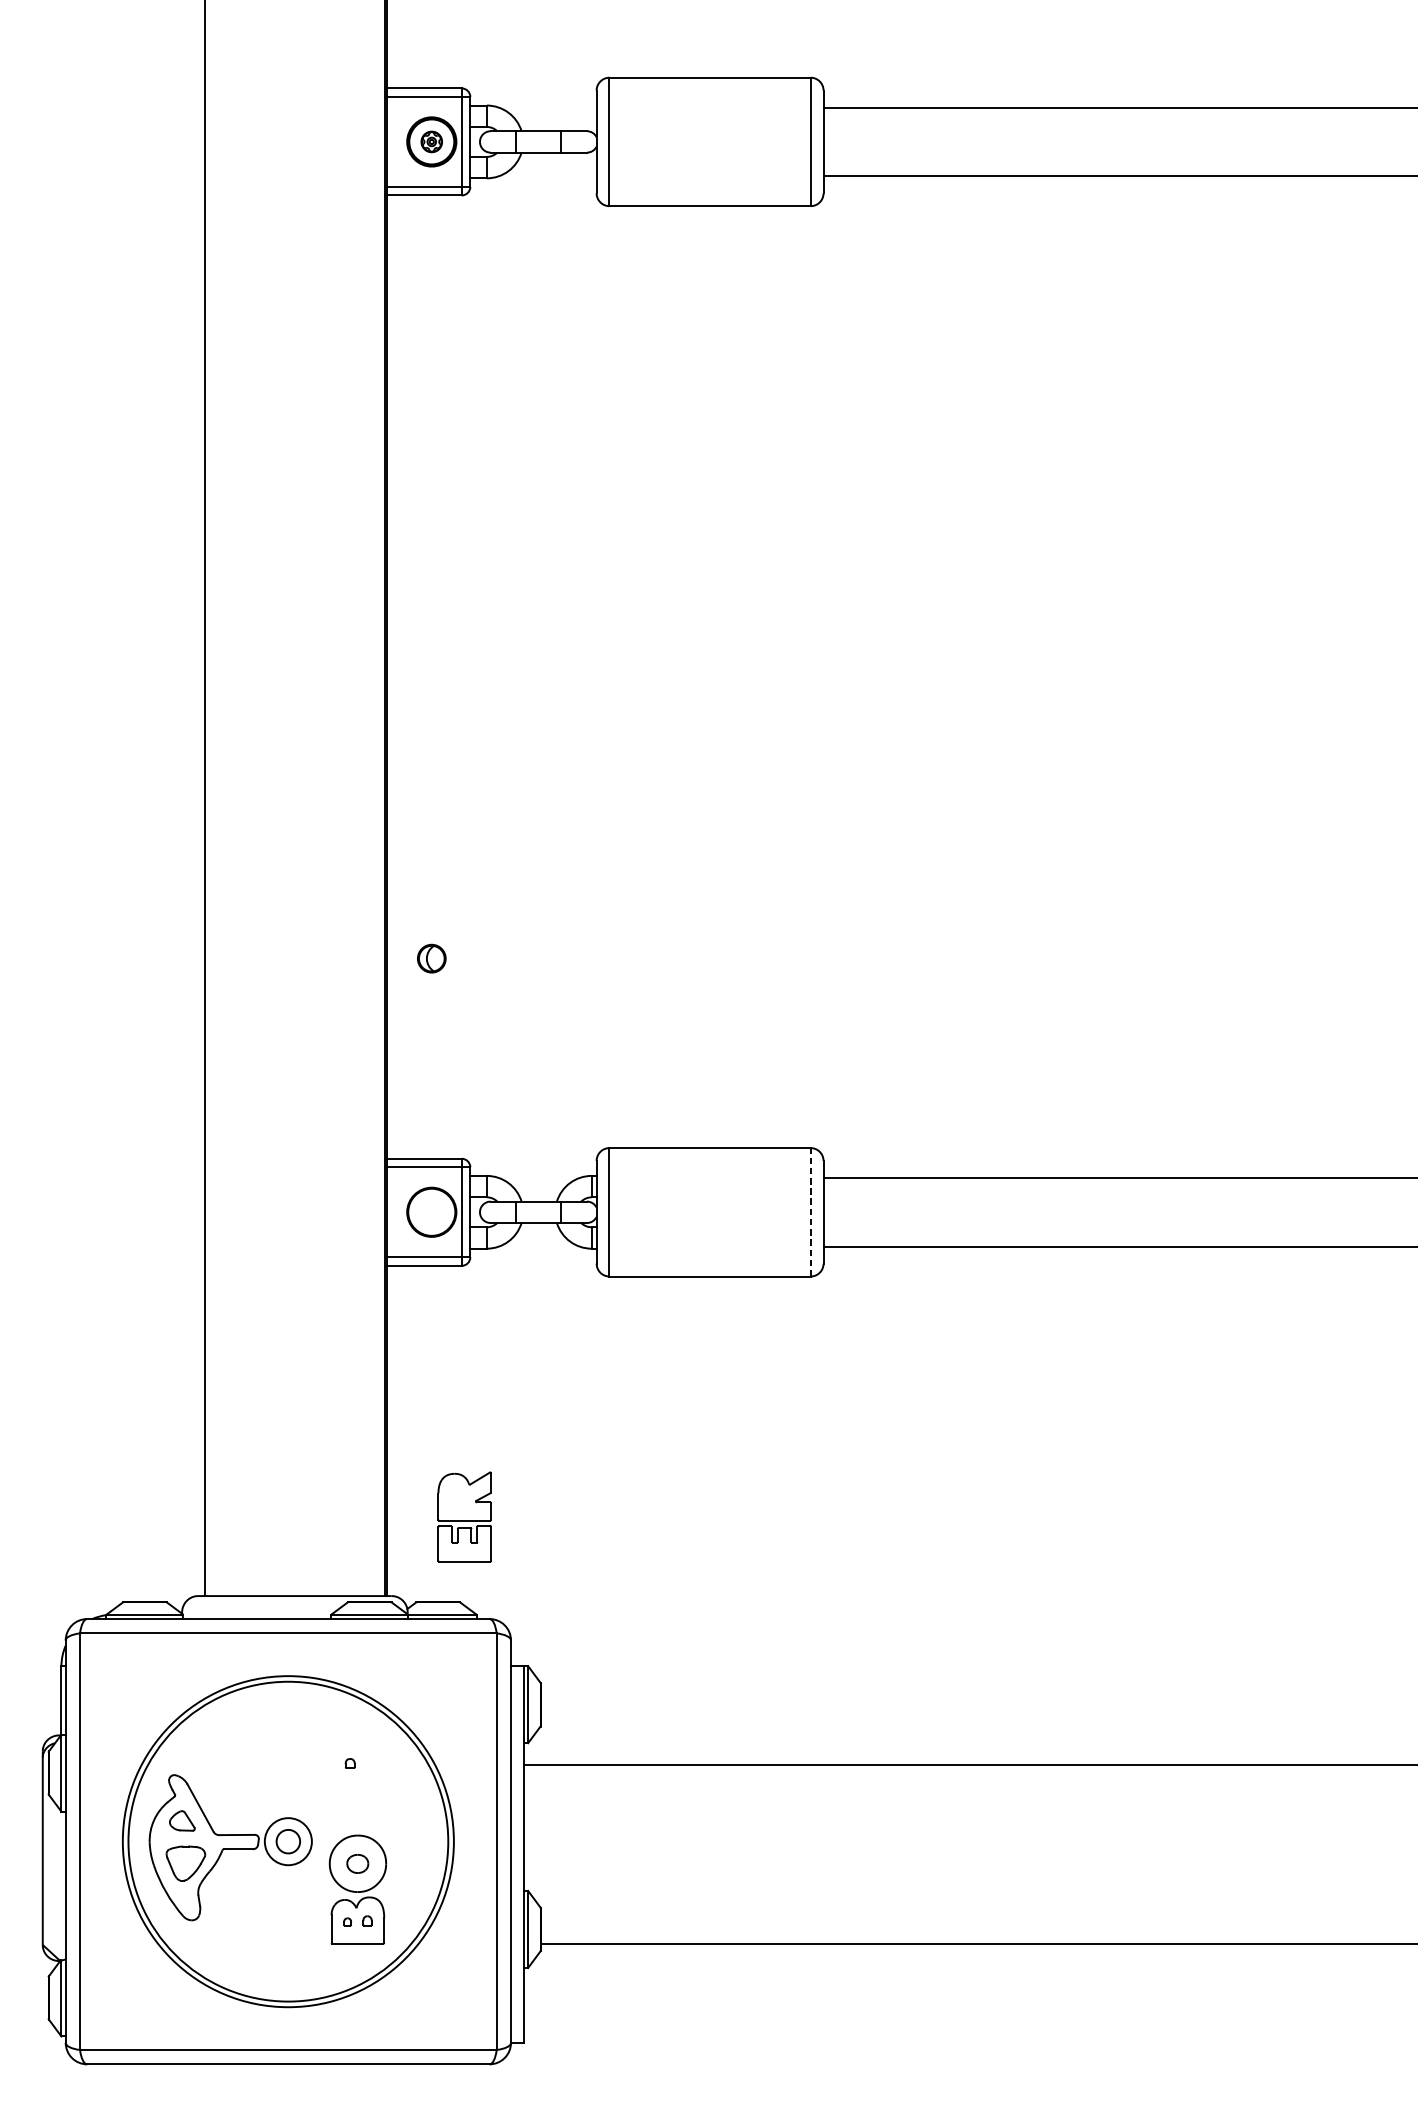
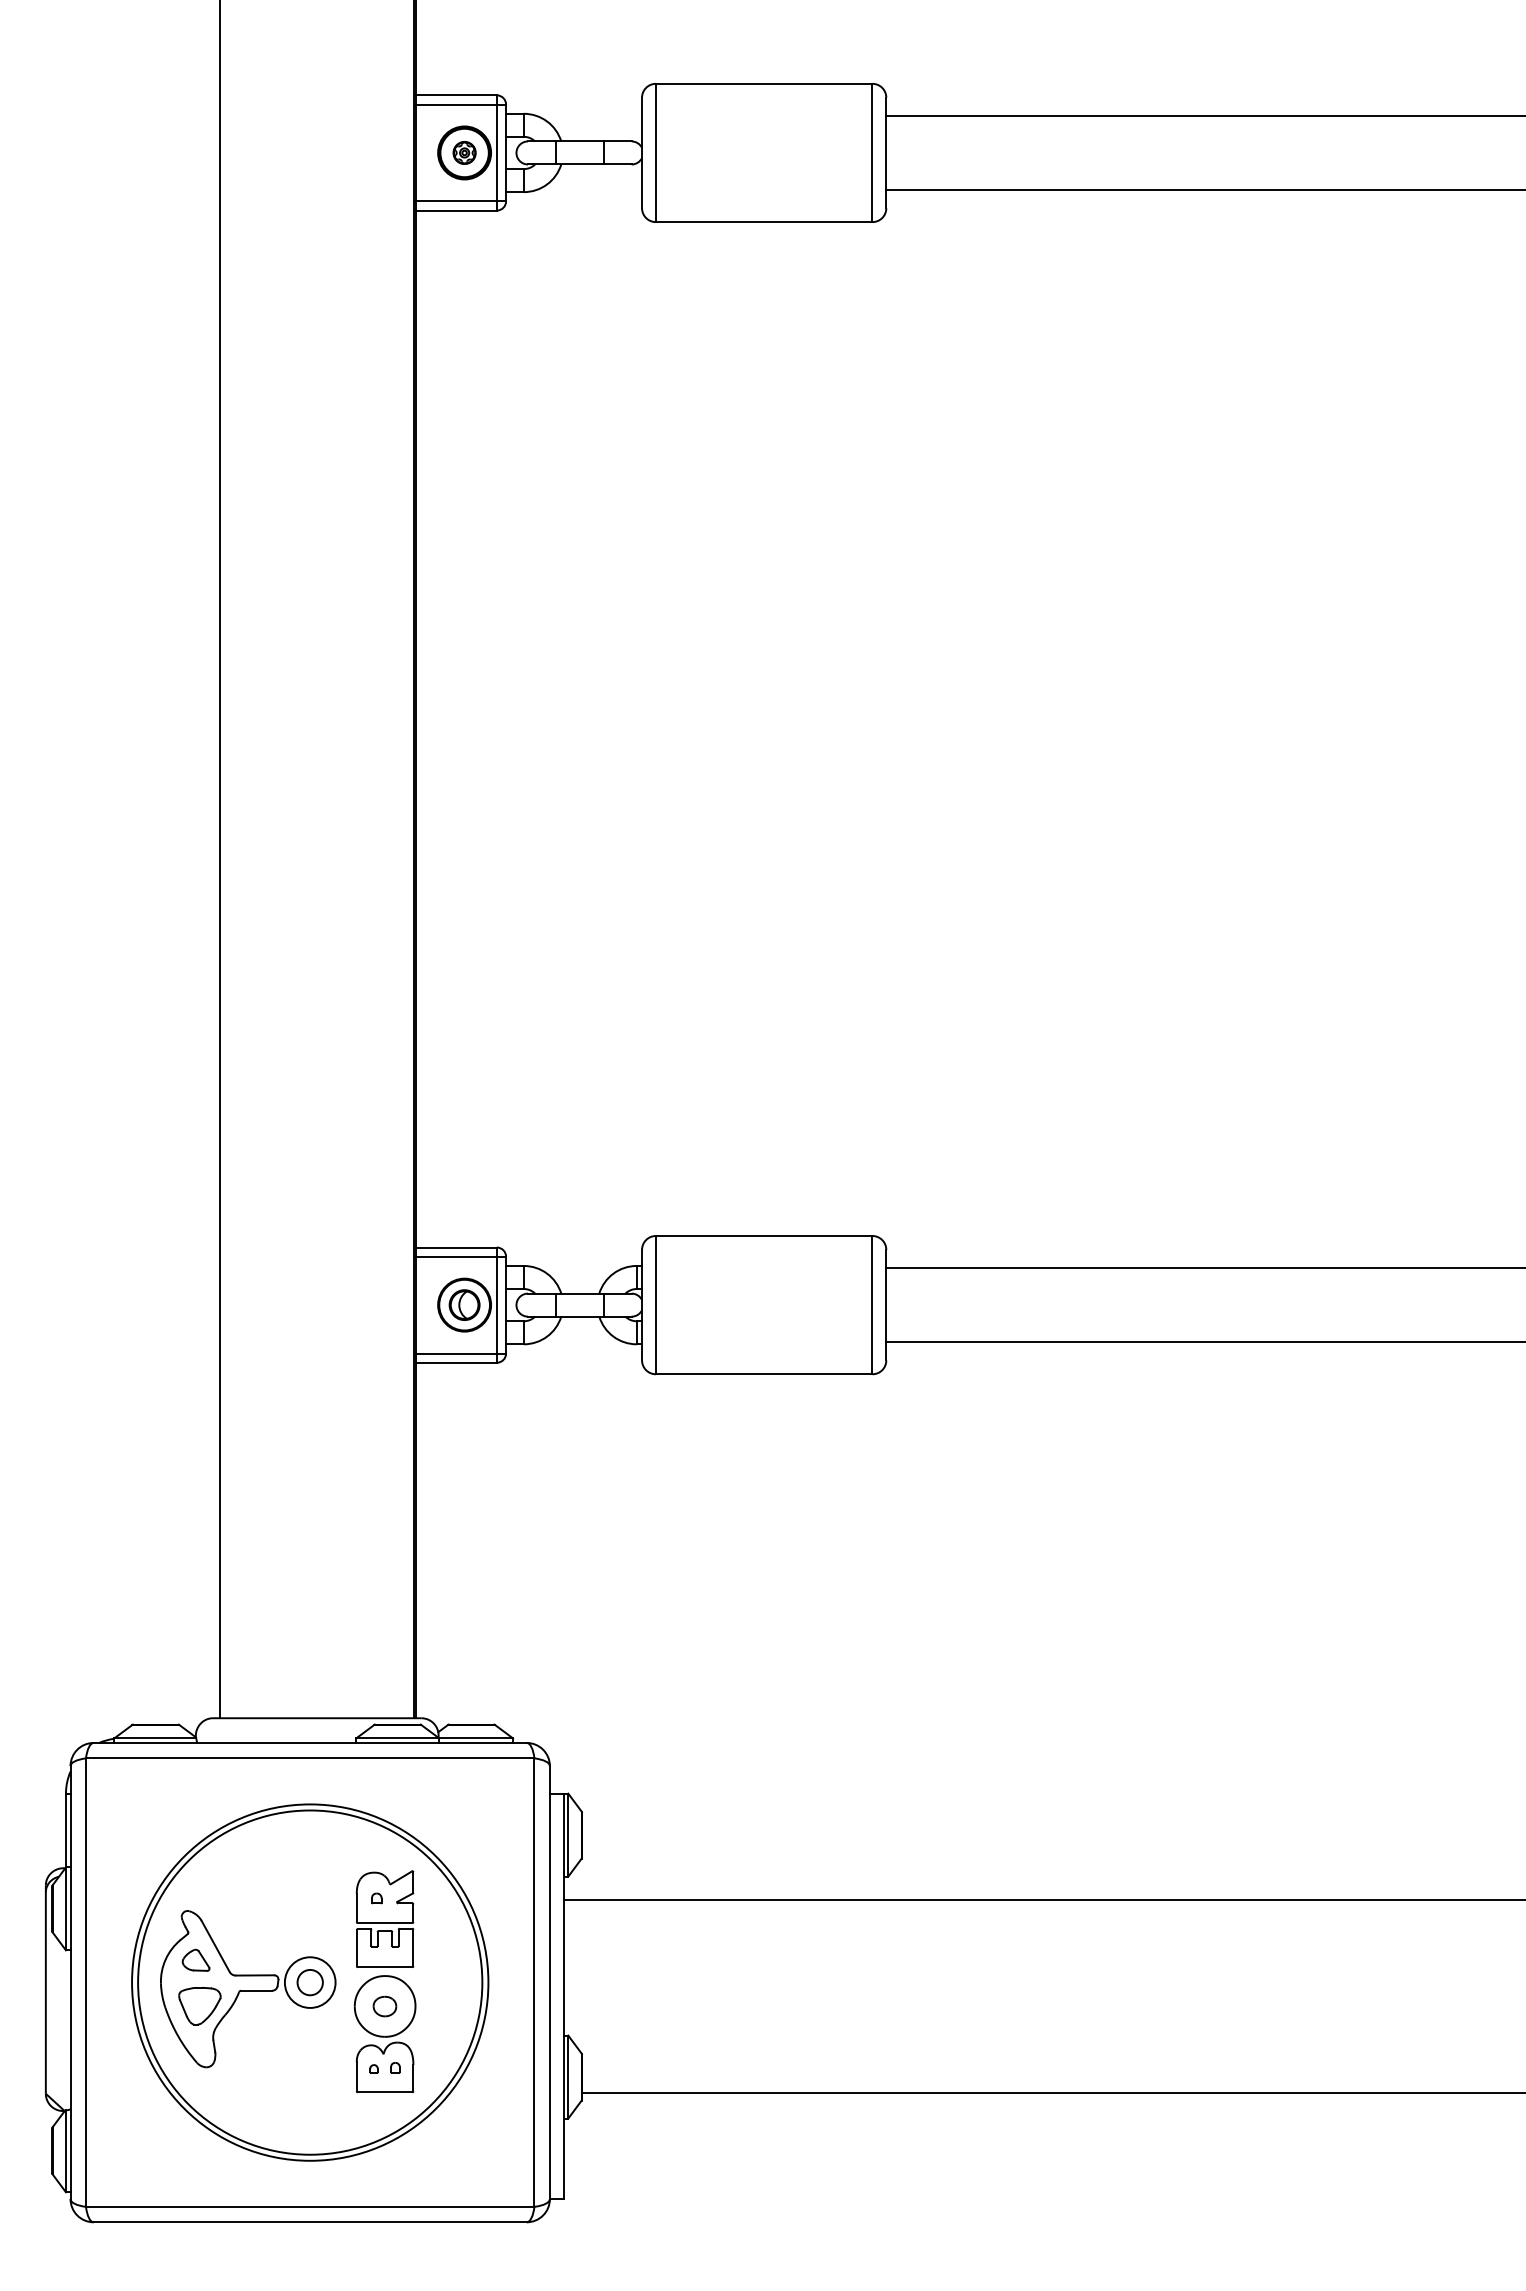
part: (431, 958) -> (464, 1304), moved
line: (810, 1211) -> (872, 1304), dashed -> solid
part: (464, 1516) -> (384, 1918), moved

